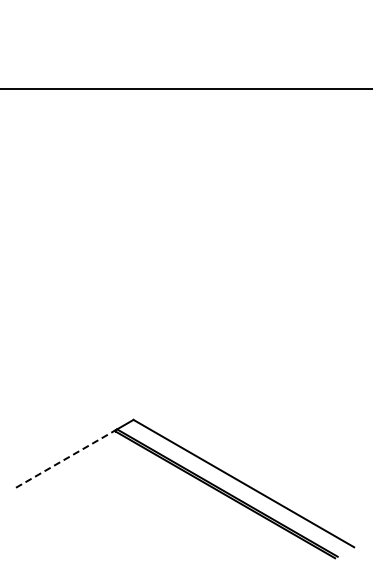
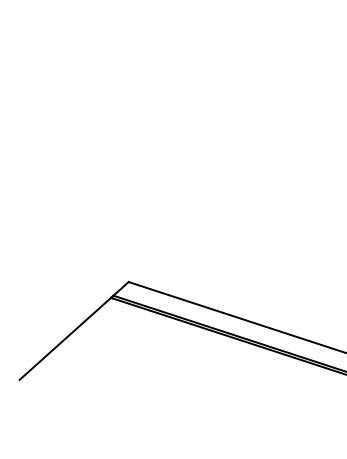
line: (65, 459) -> (65, 339), dashed -> solid

